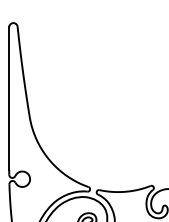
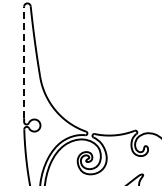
line: (9, 98) -> (24, 62), solid -> dashed

